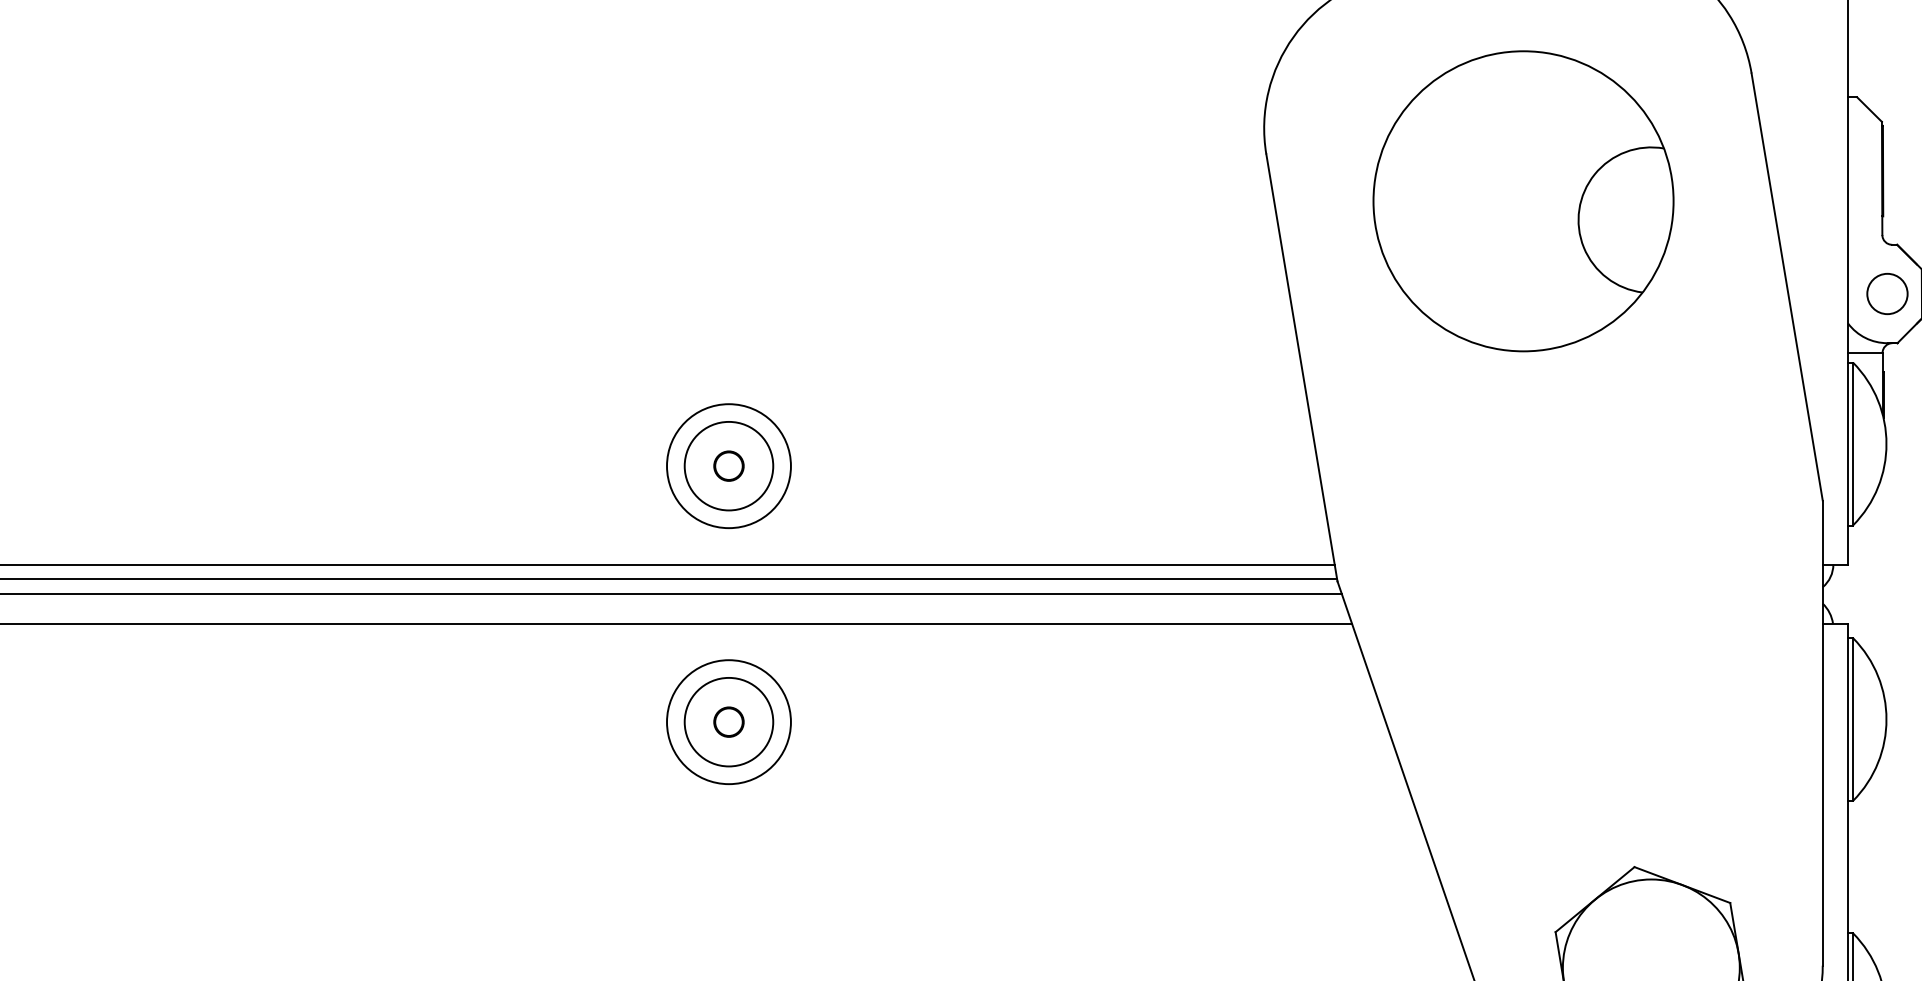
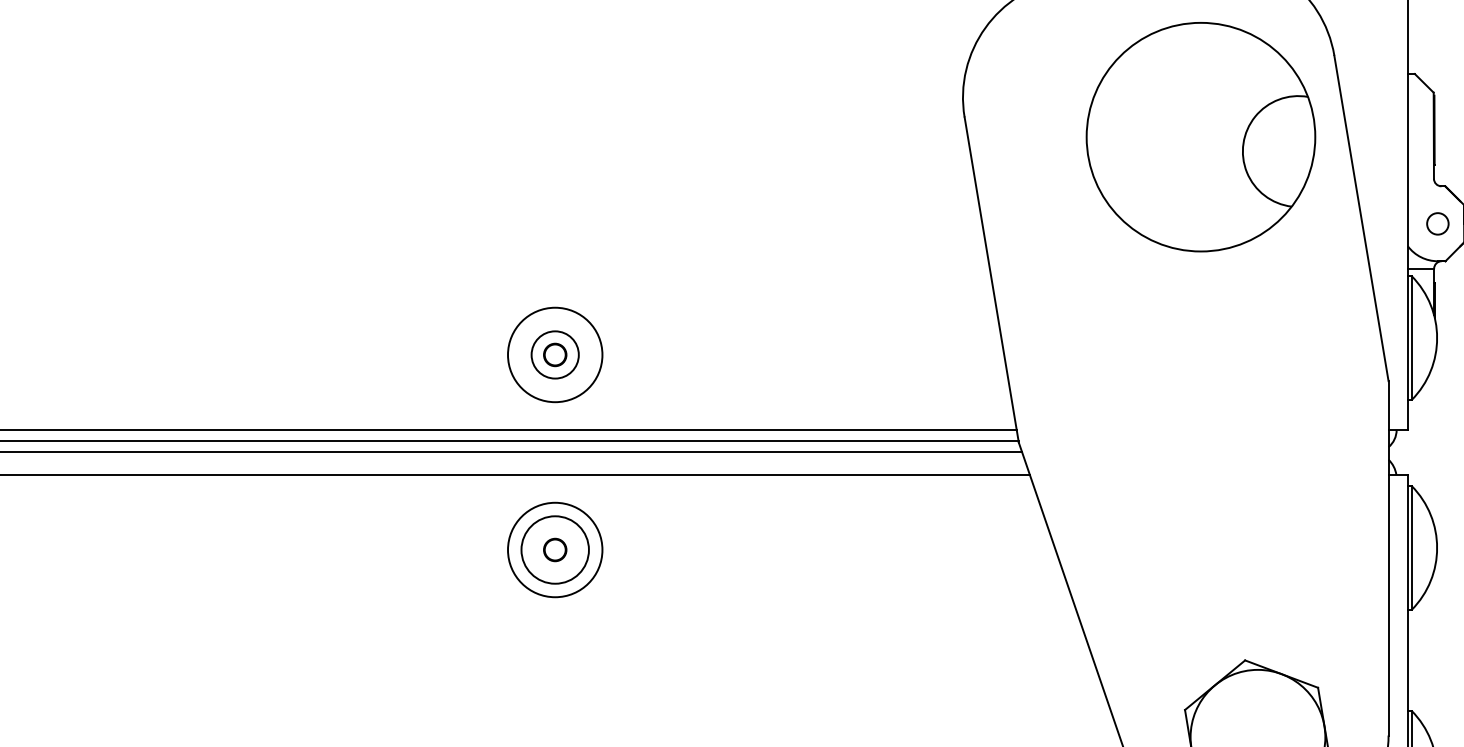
part: (1523, 201) -> (1200, 137), moved
circle: (1887, 294) -> (1437, 224), size x0.7
circle: (728, 465) -> (554, 354), size x0.7

